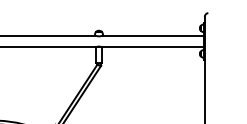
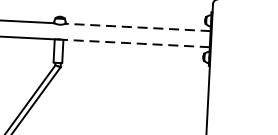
line: (153, 35) -> (138, 27), solid -> dashed
line: (152, 46) -> (135, 43), solid -> dashed

